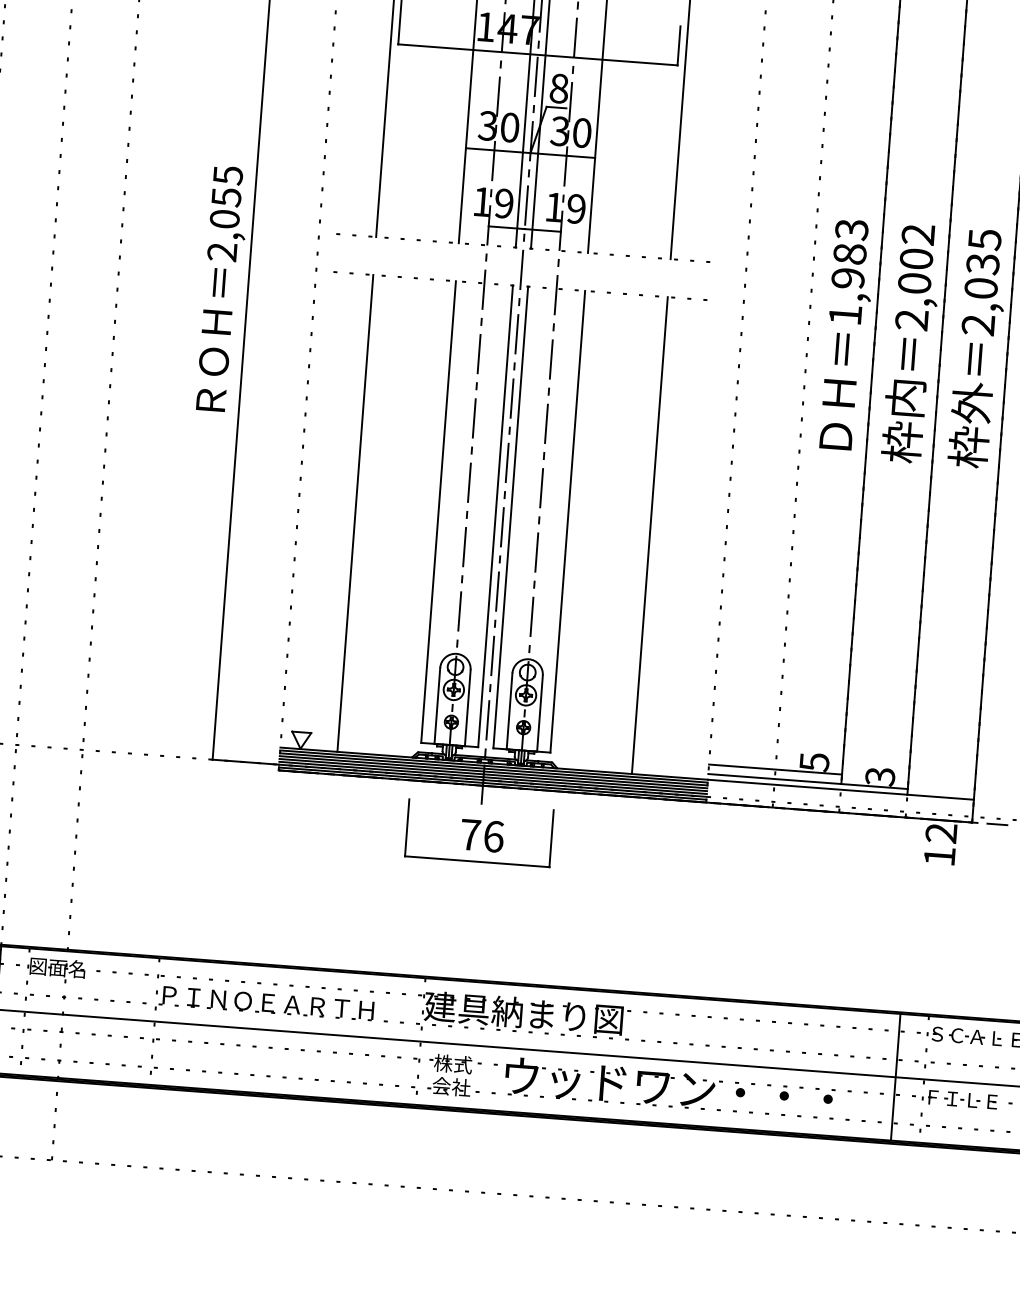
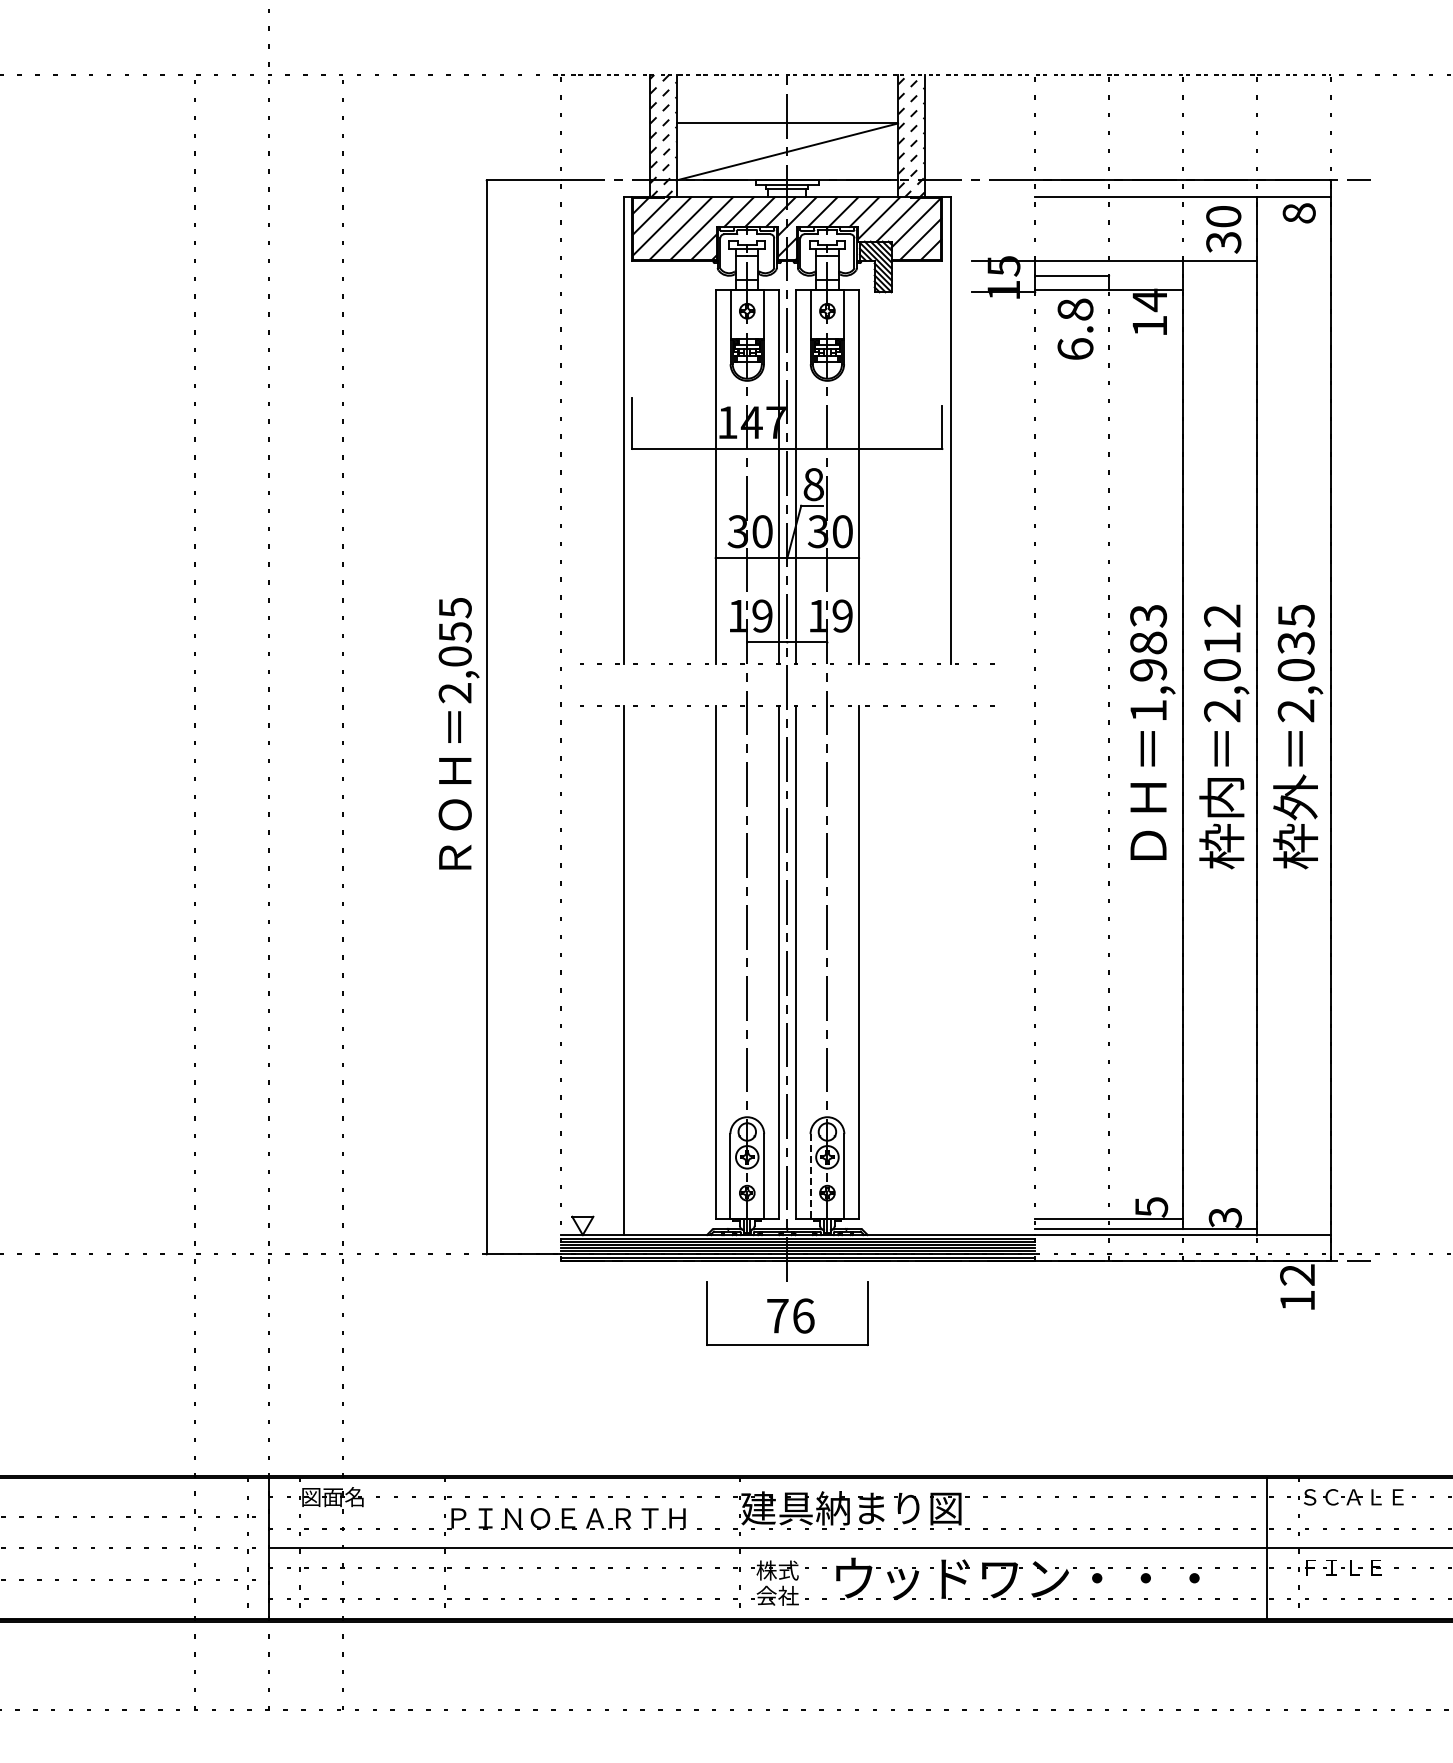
text: (916, 258) -> (1222, 642), 2,002 -> 2,012
line: (649, 535) -> (950, 970), removed
line: (509, 711) -> (810, 1176), solid -> dashed

